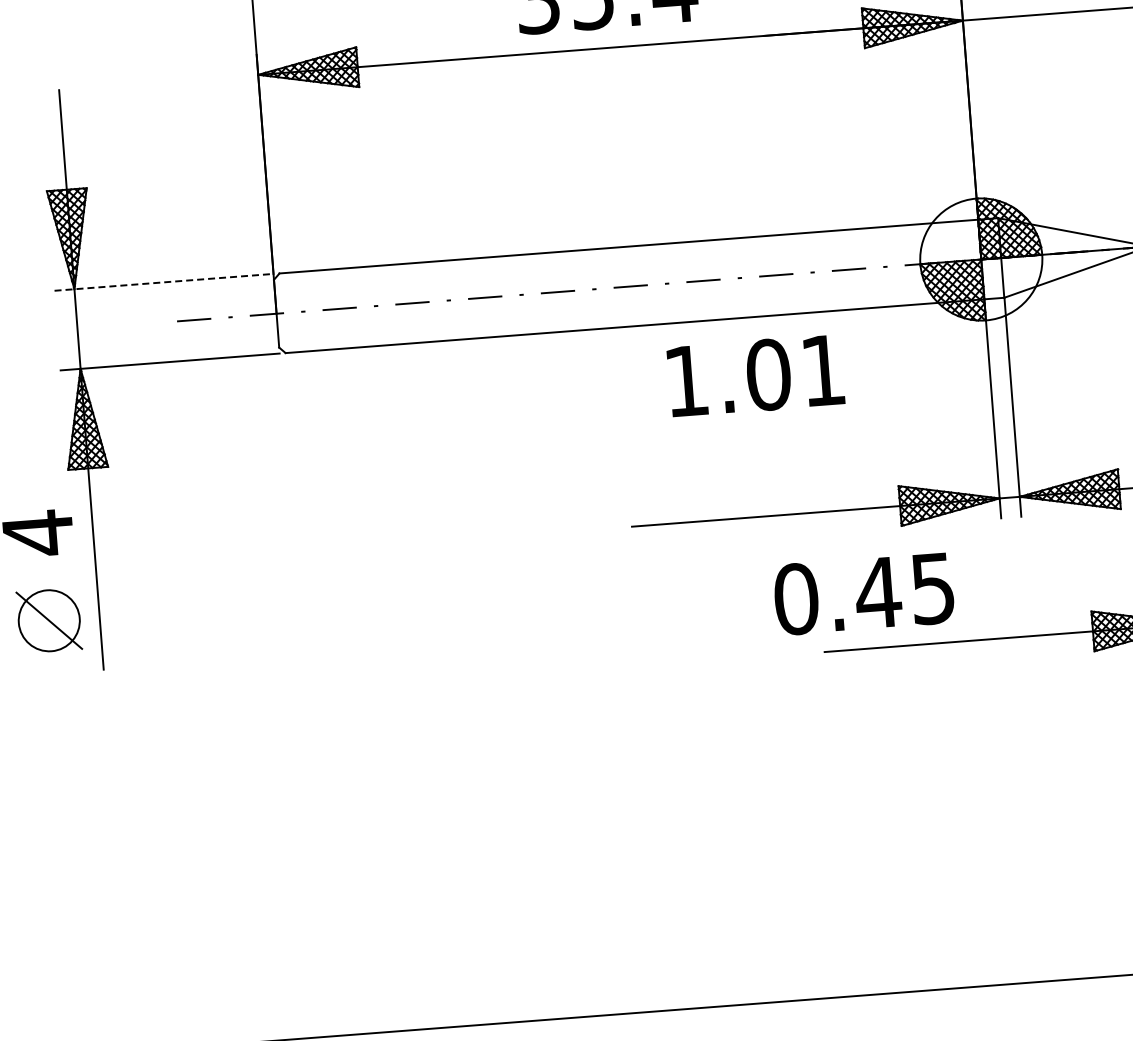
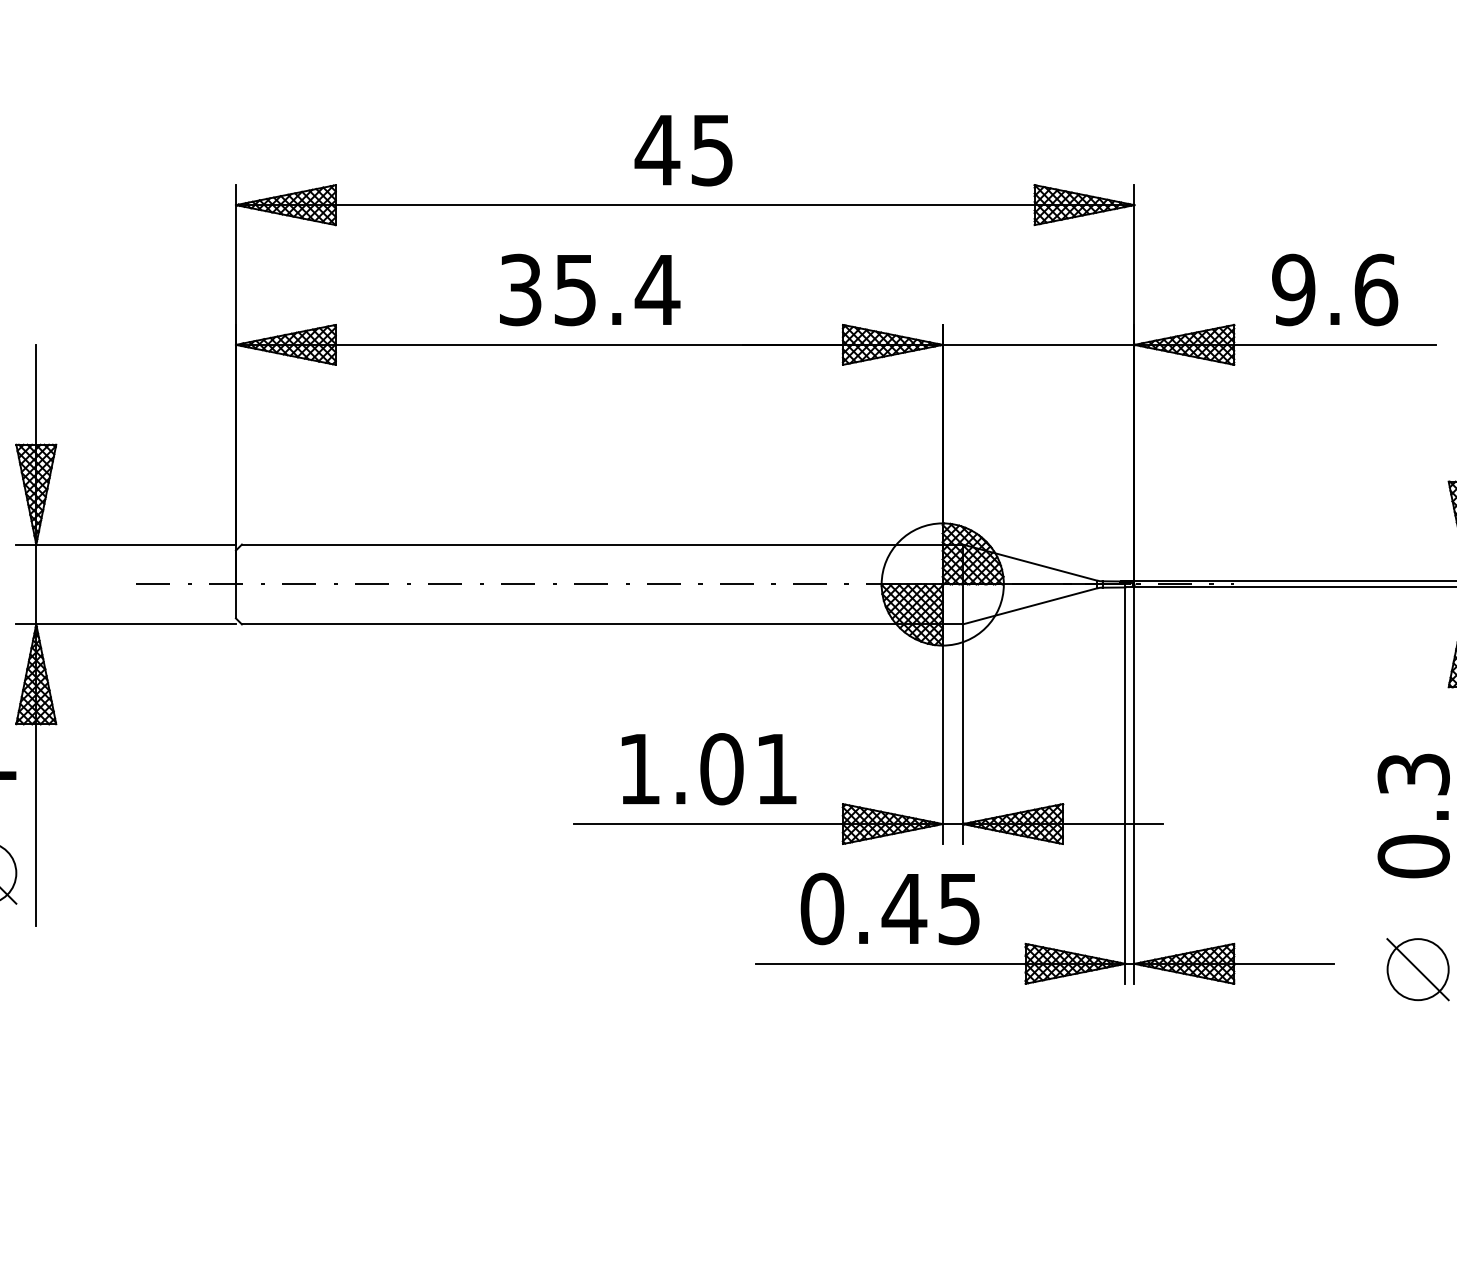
line: (164, 282) -> (126, 544), dashed -> solid
text: (755, 376) -> (708, 769), moved
text: (863, 593) -> (889, 908), moved

